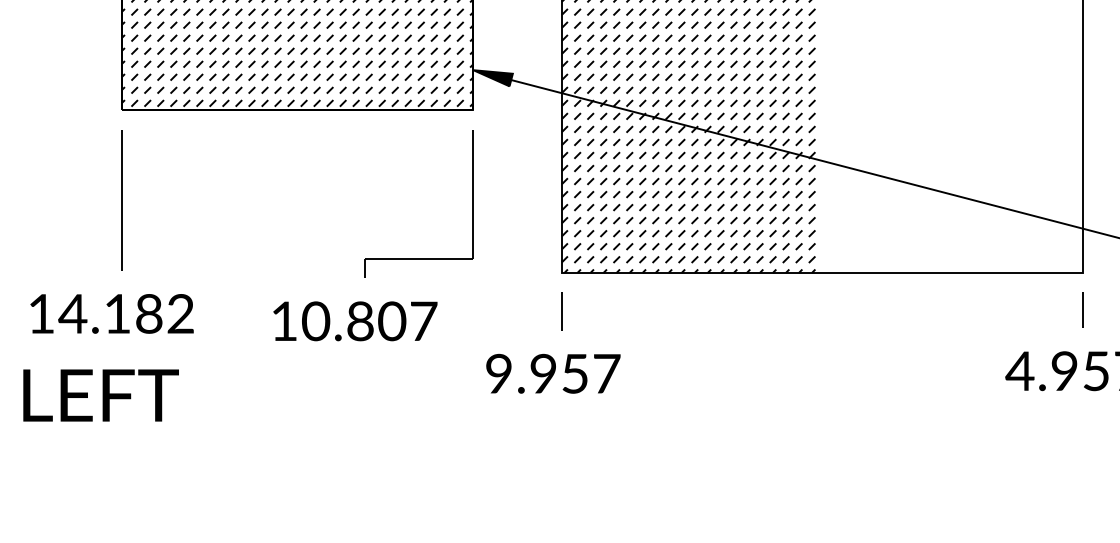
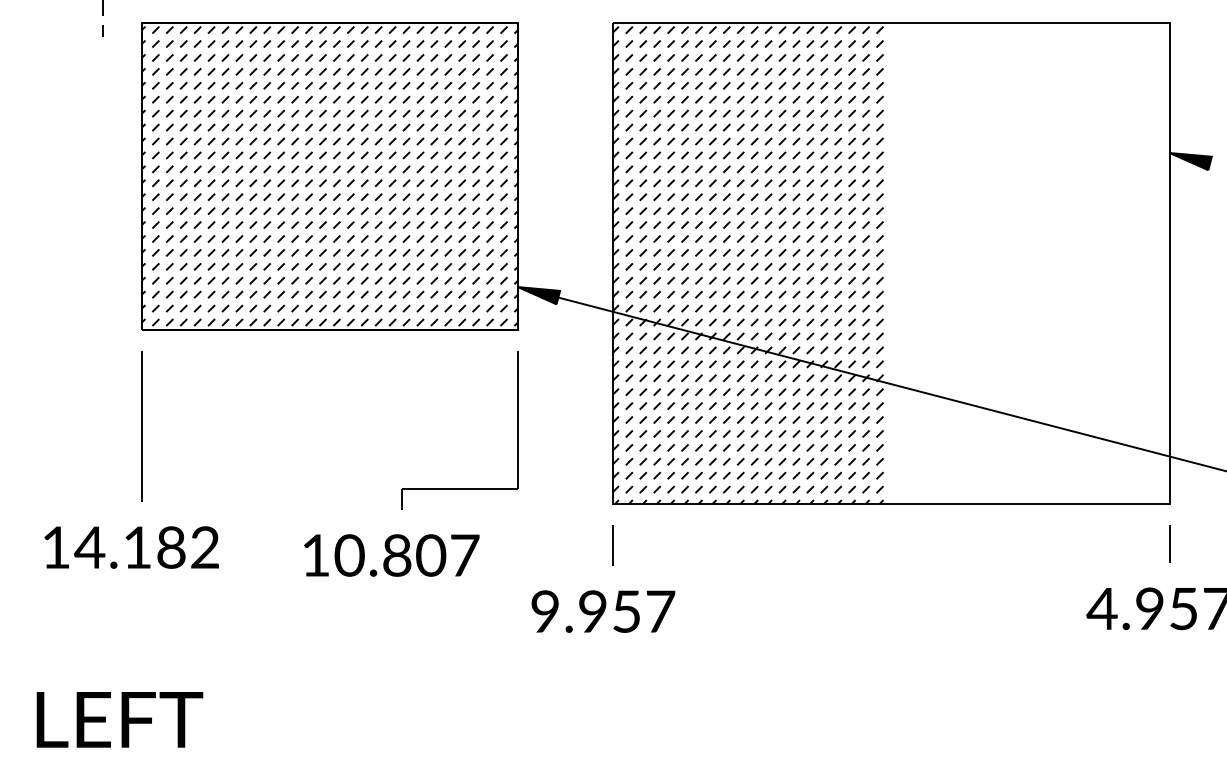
text: (100, 395) -> (119, 719), moved

